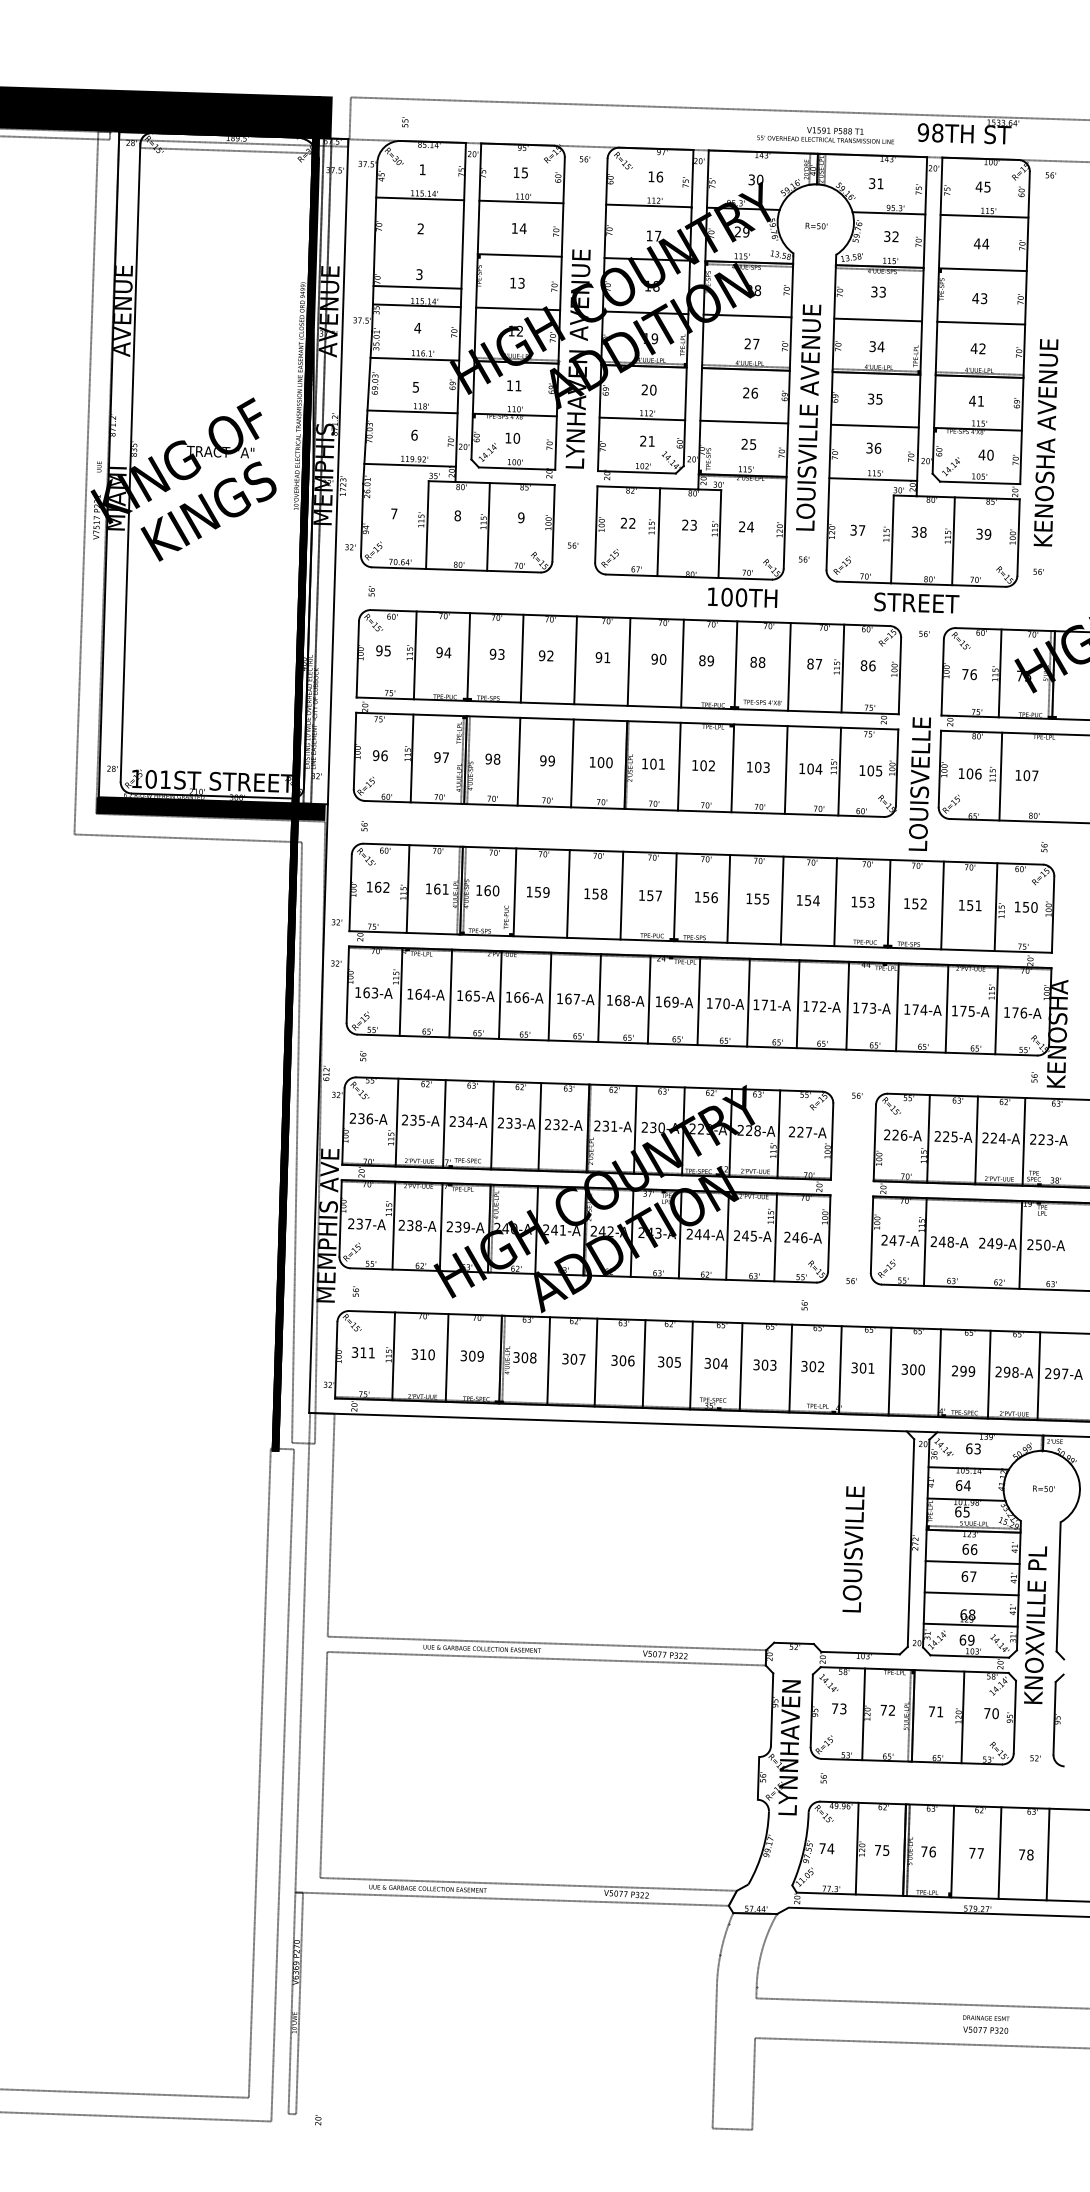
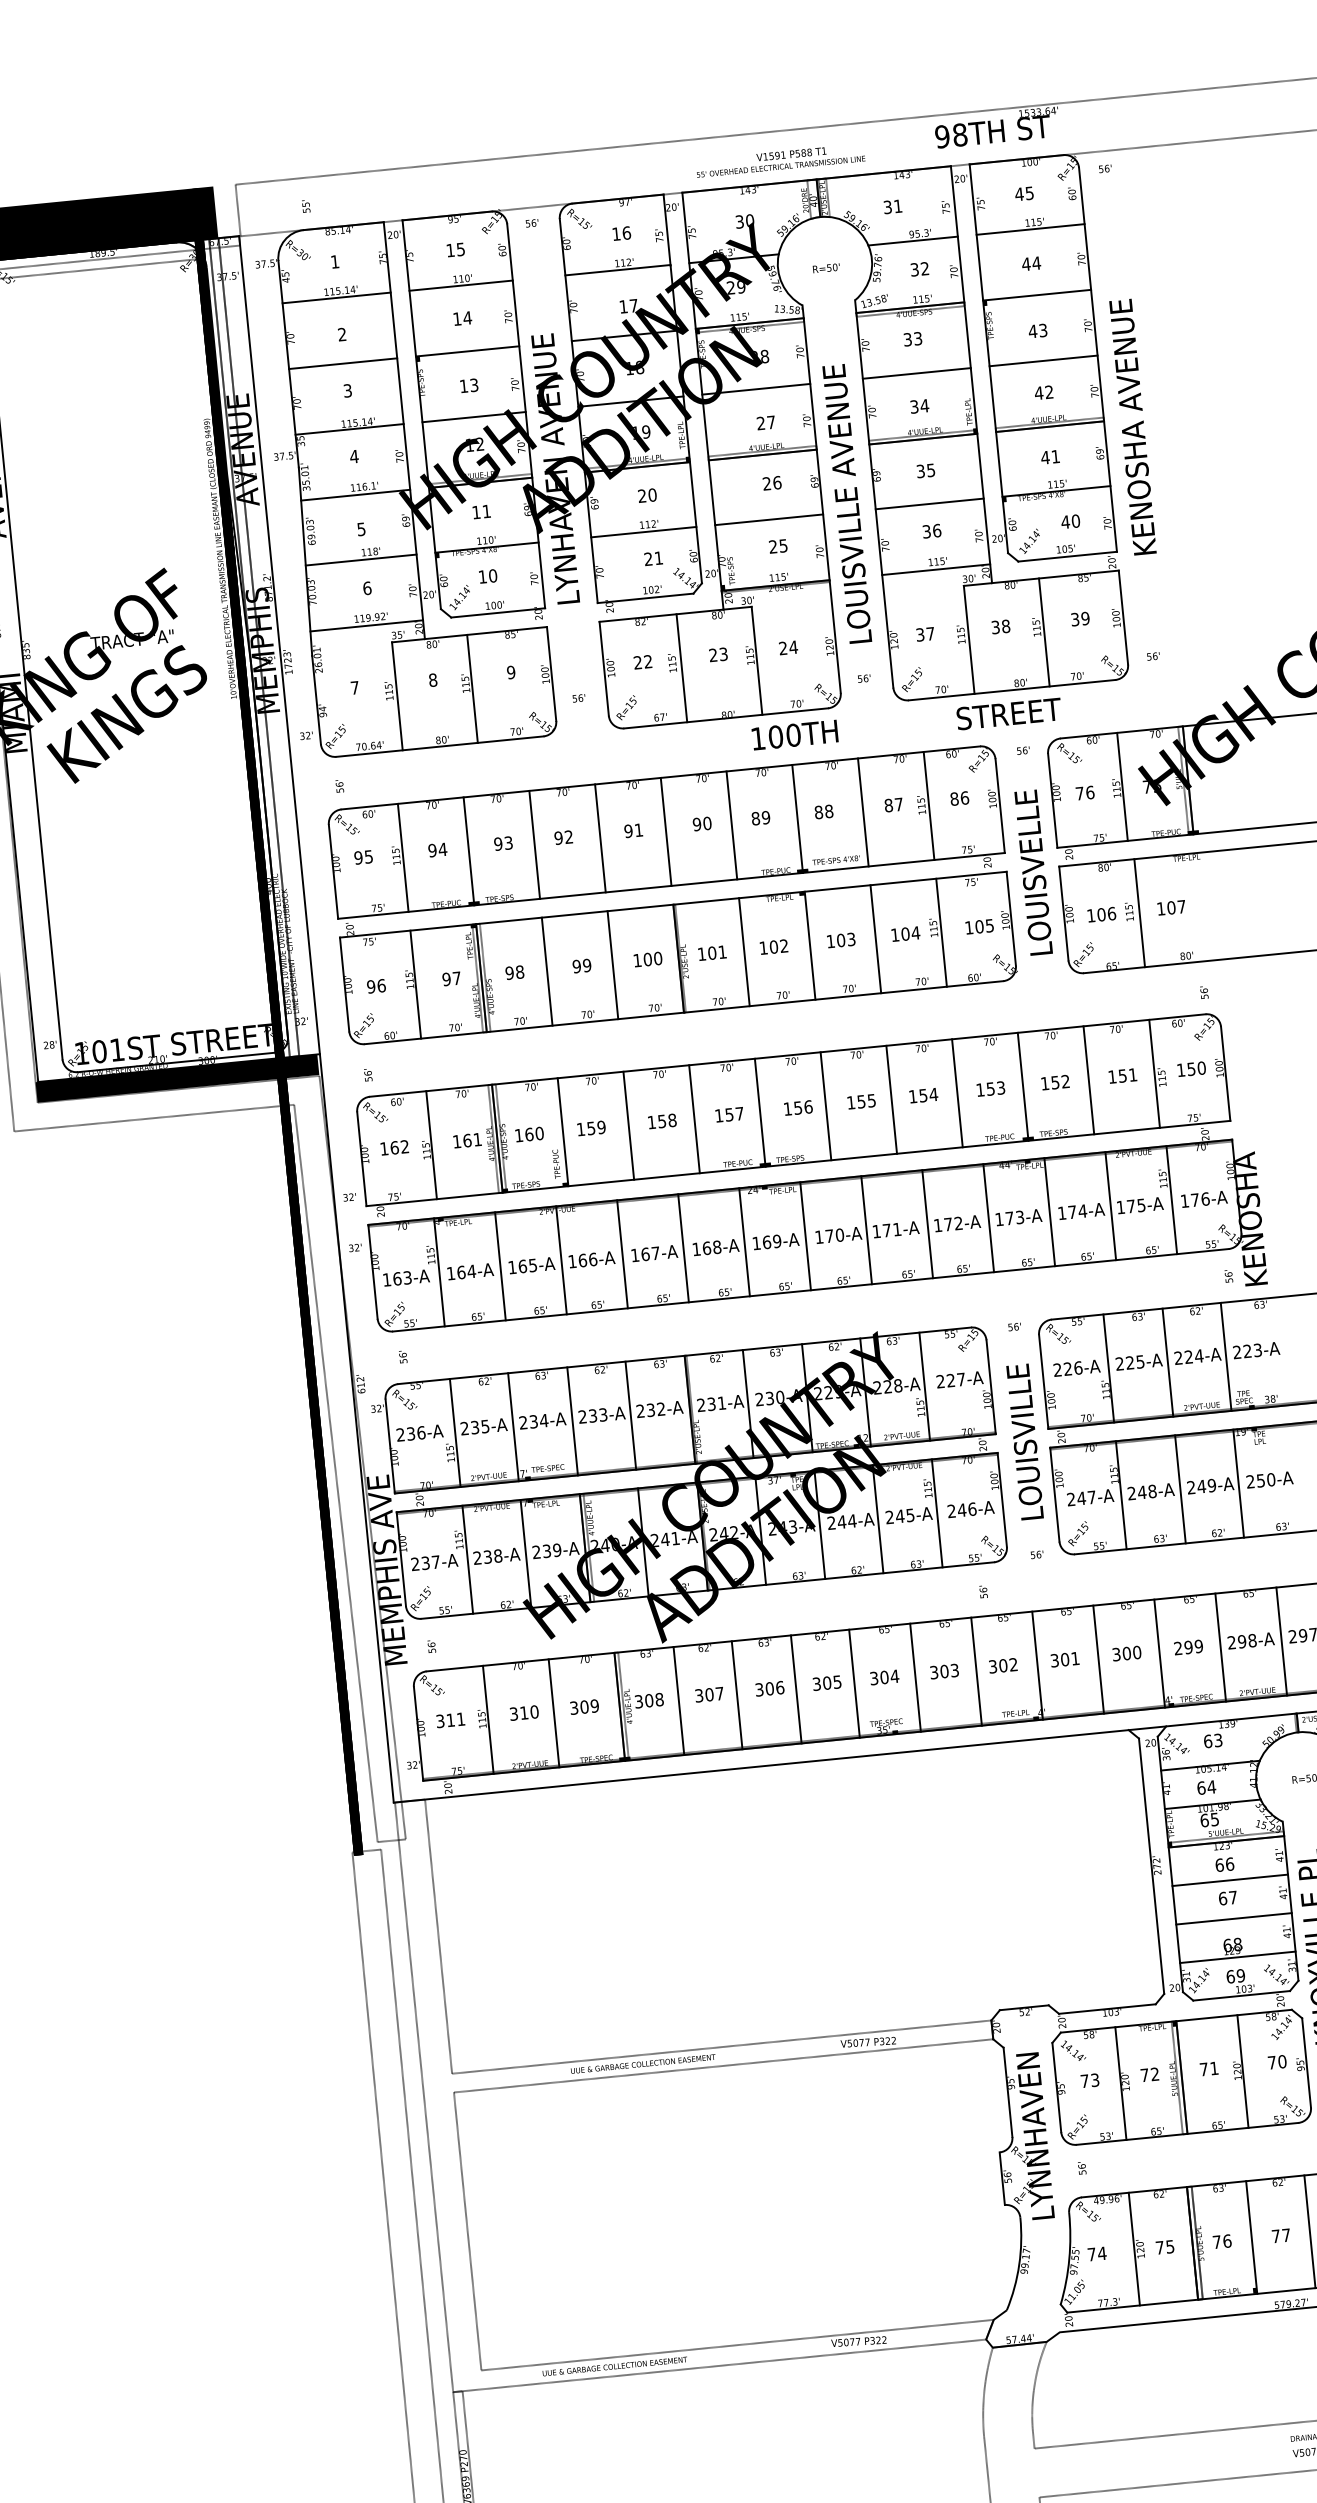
text: (825, 135) -> (780, 161), moved
line: (417, 286) -> (342, 362), moved
text: (1045, 442) -> (1132, 427), moved
text: (919, 783) -> (1033, 872), moved
line: (973, 1243) -> (1180, 1489), added
text: (853, 1549) -> (1024, 1442), moved

